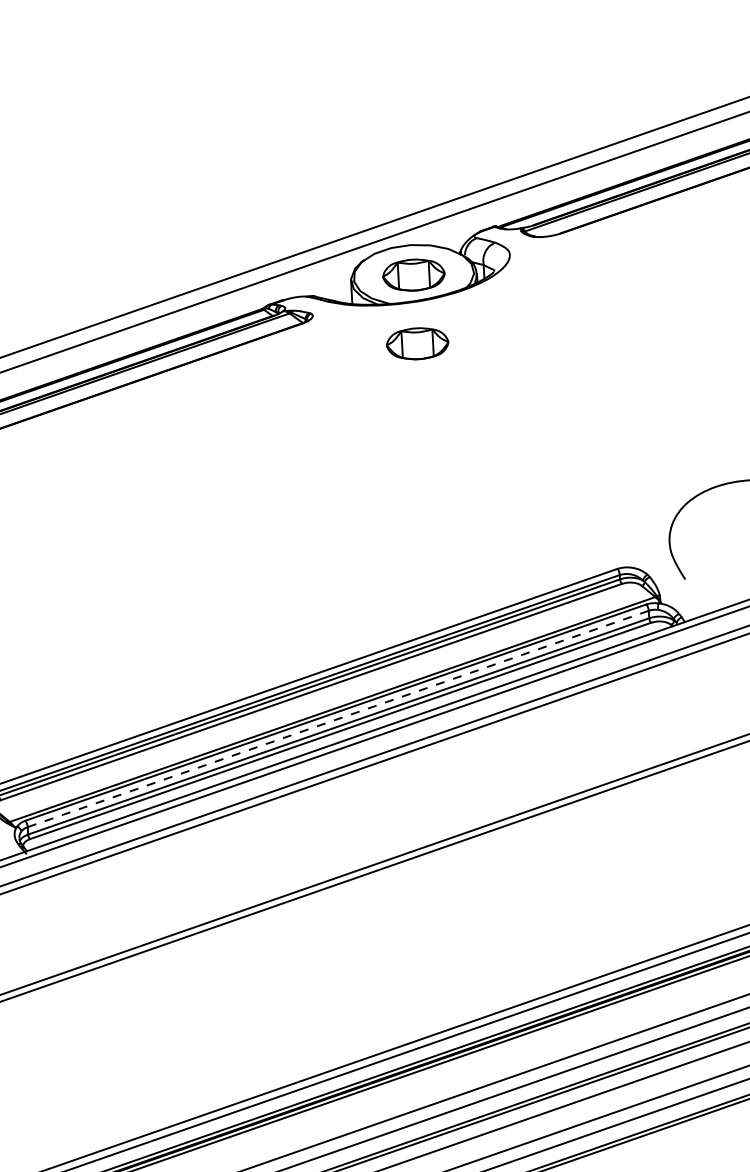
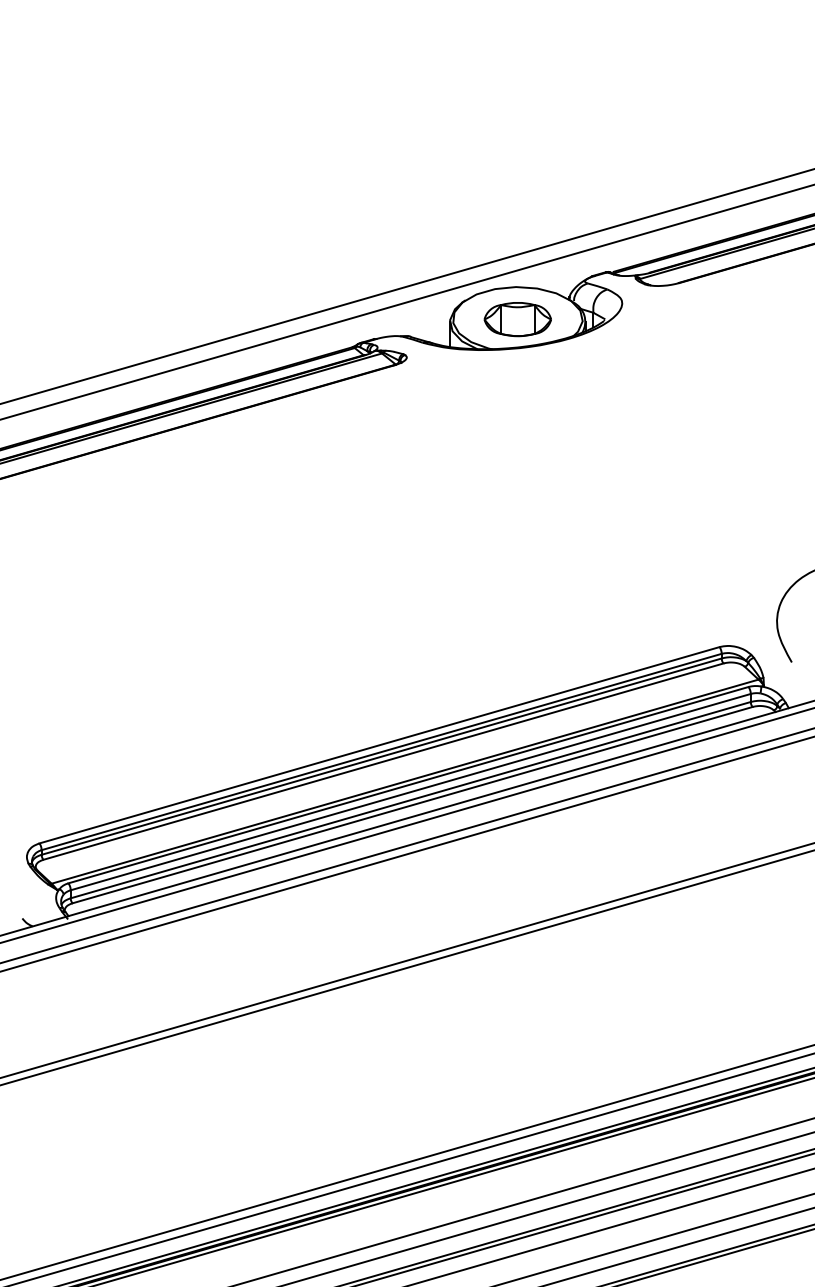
part: (417, 343) -> (517, 393), removed
line: (338, 719) -> (410, 792), dashed -> solid

